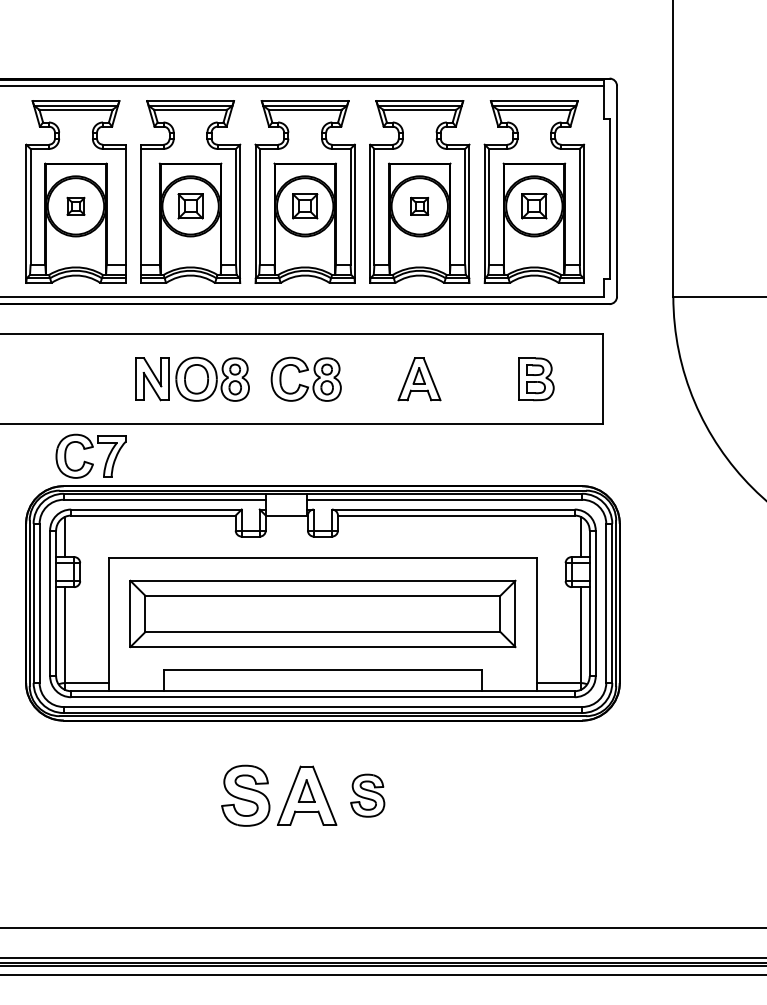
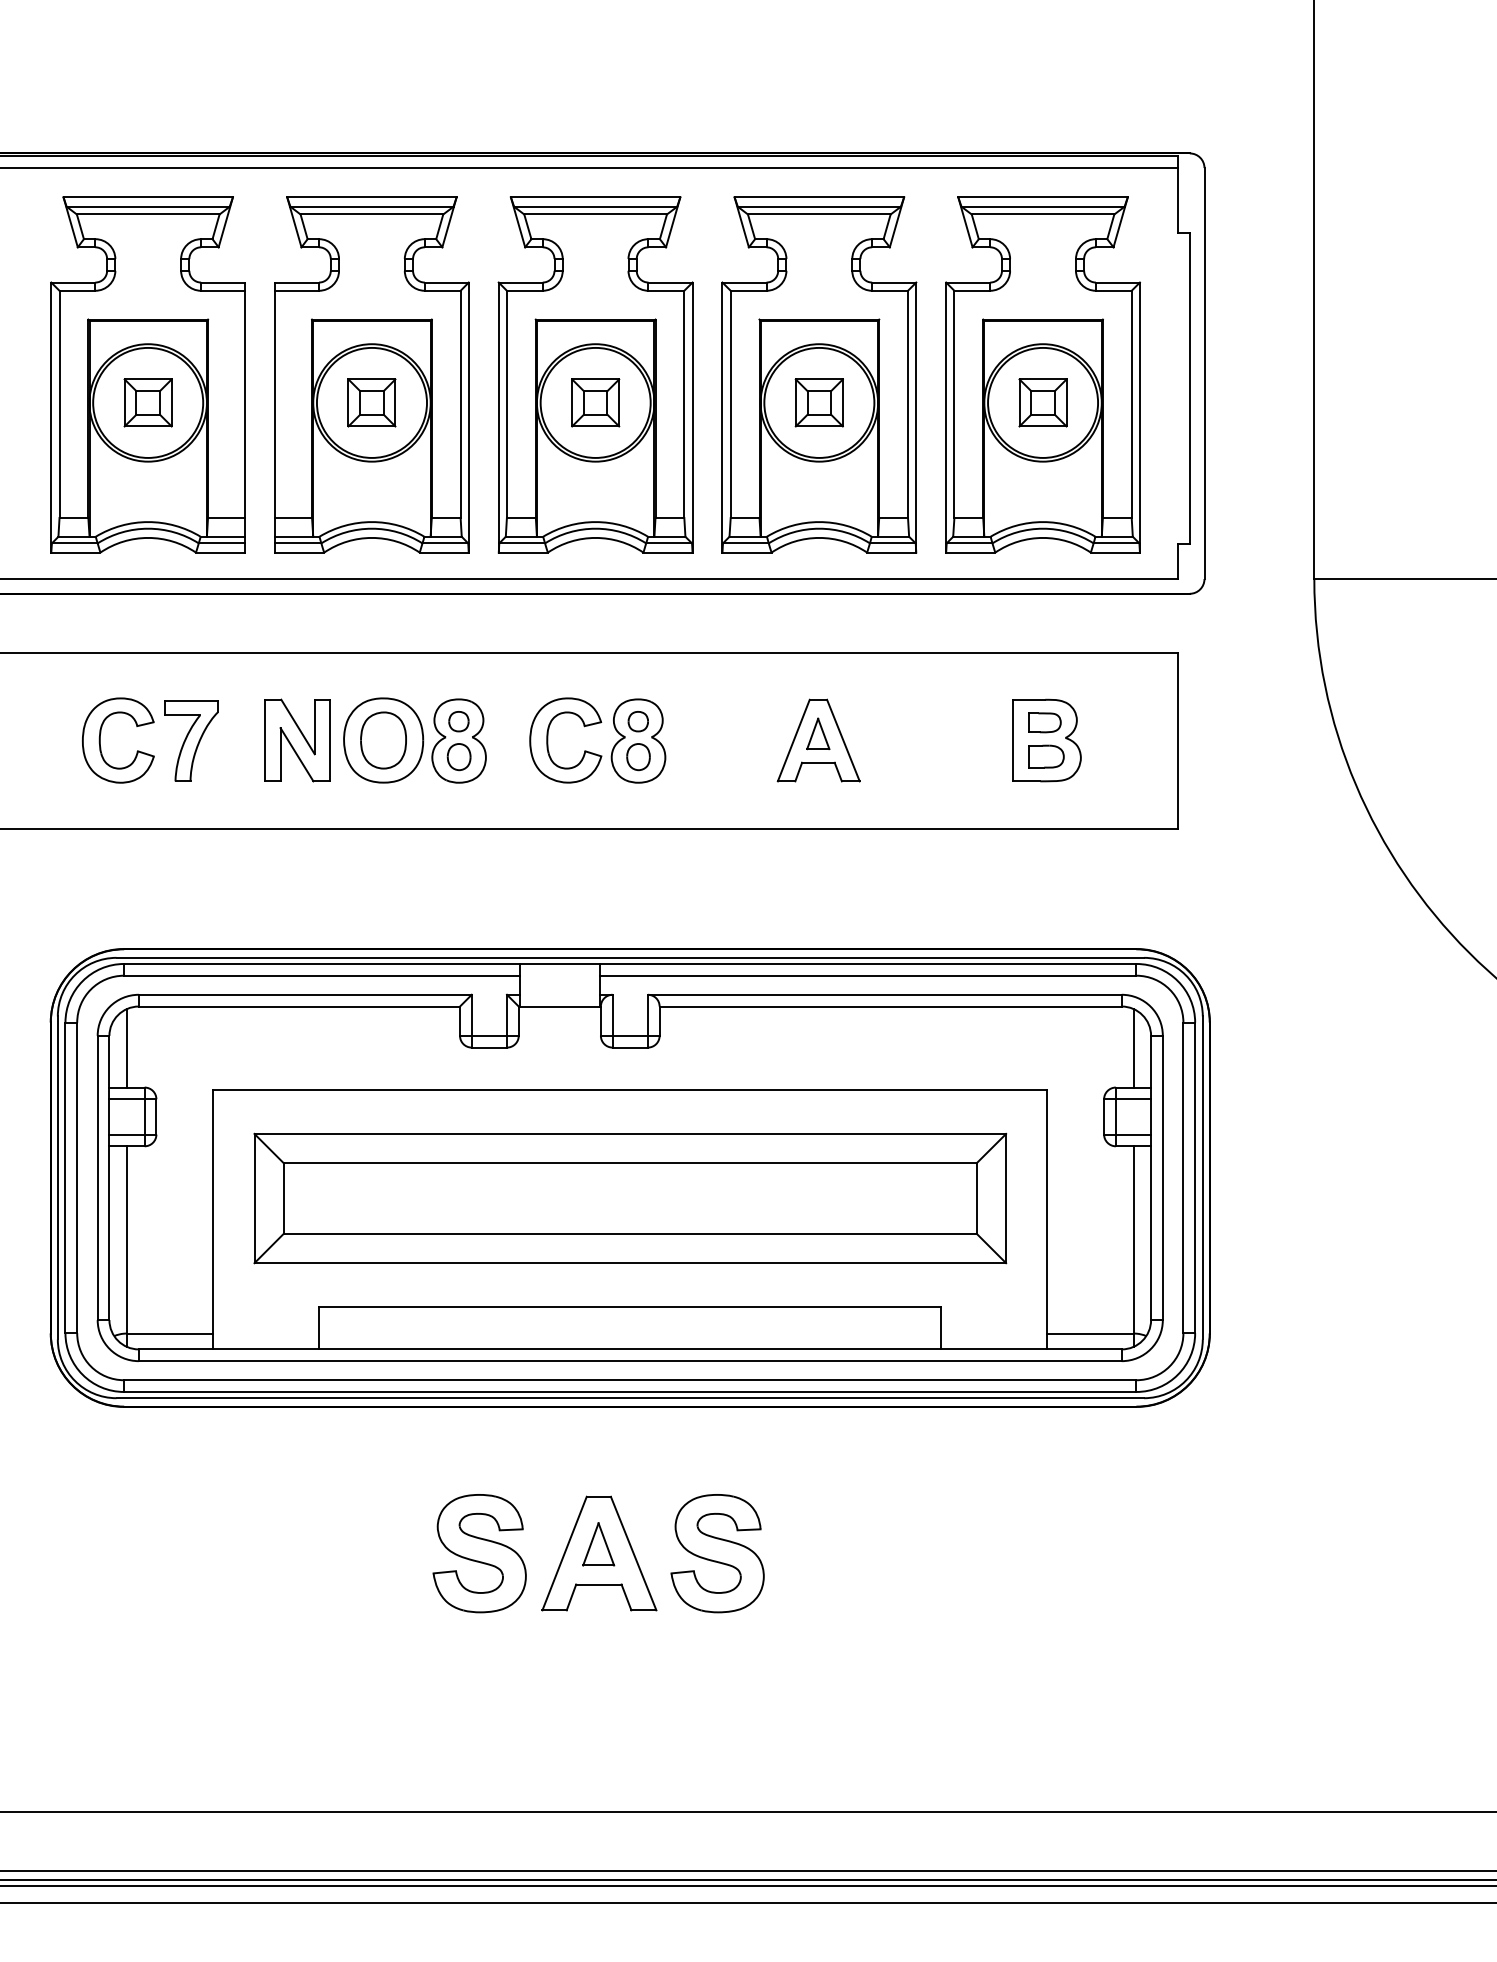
part: (75, 206) -> (147, 403), size x1.43
part: (419, 206) -> (818, 403), size x1.43
part: (87, 449) -> (143, 727), moved
part: (367, 795) -> (717, 1552), size x1.43

